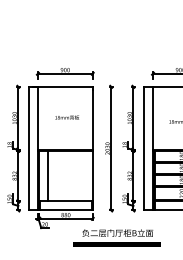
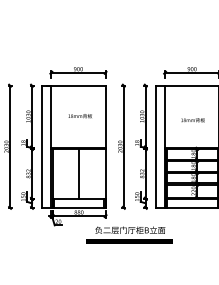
line: (48, 175) -> (79, 173), moved

